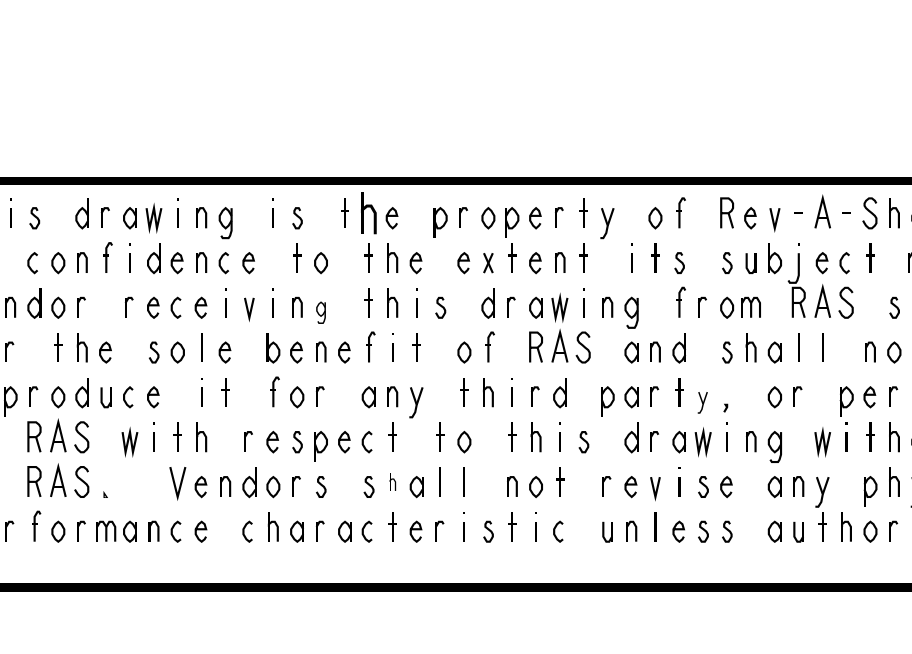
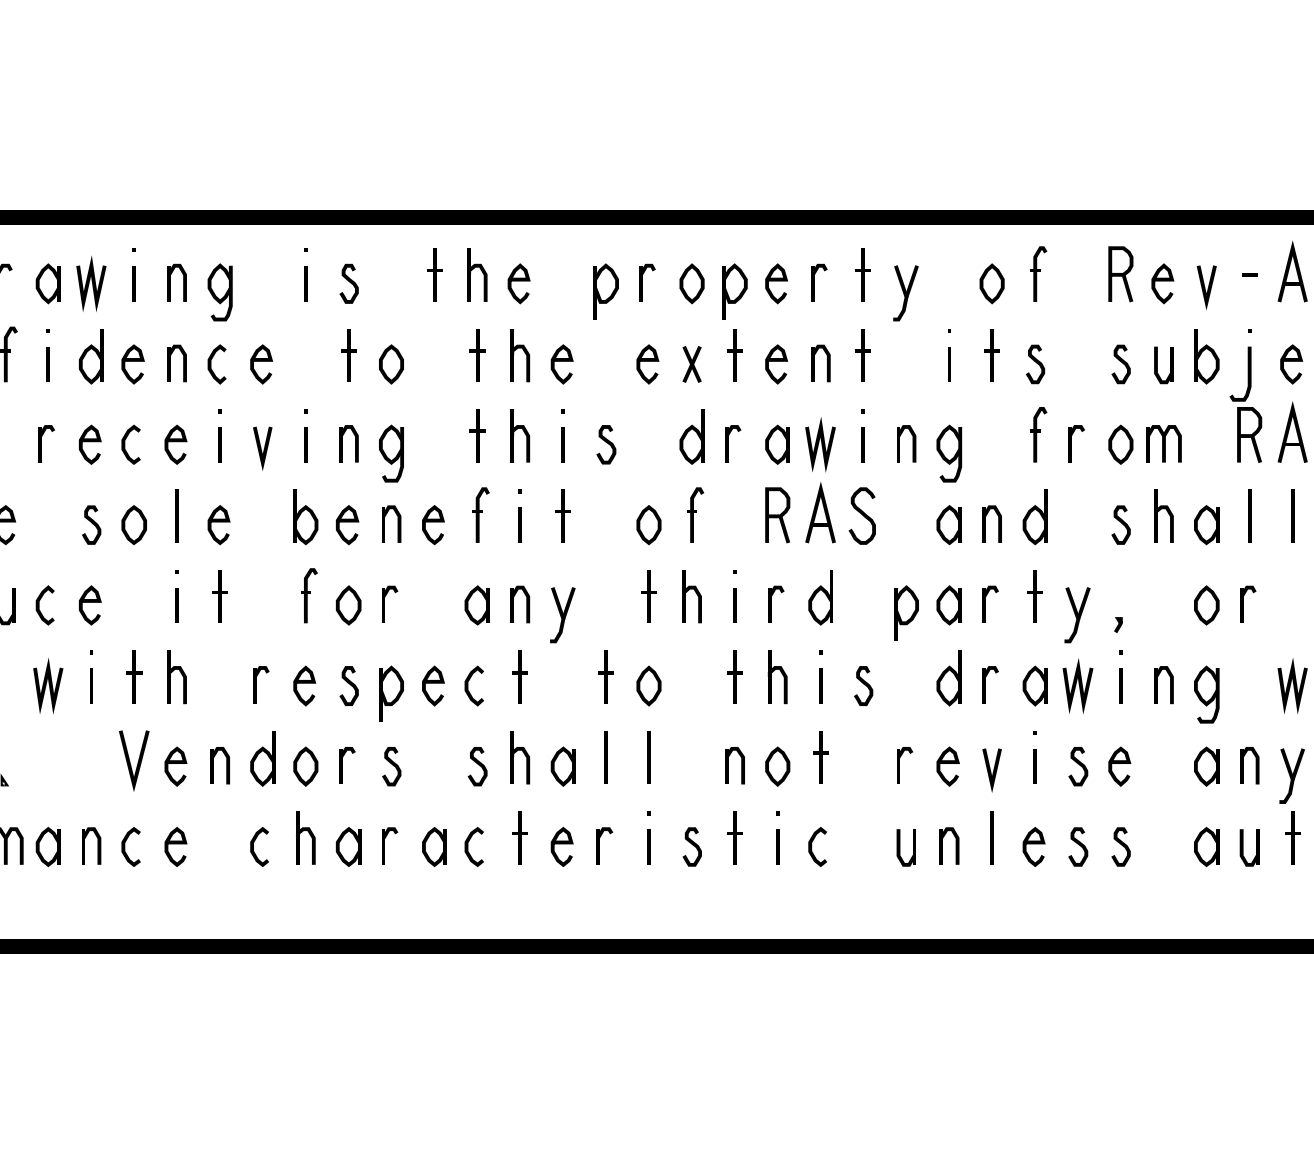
part: (368, 213) -> (476, 275), size x0.71
part: (320, 312) -> (390, 453), size x1.43
part: (702, 402) -> (1076, 614), size x1.43
part: (392, 481) -> (519, 756), size x1.67

